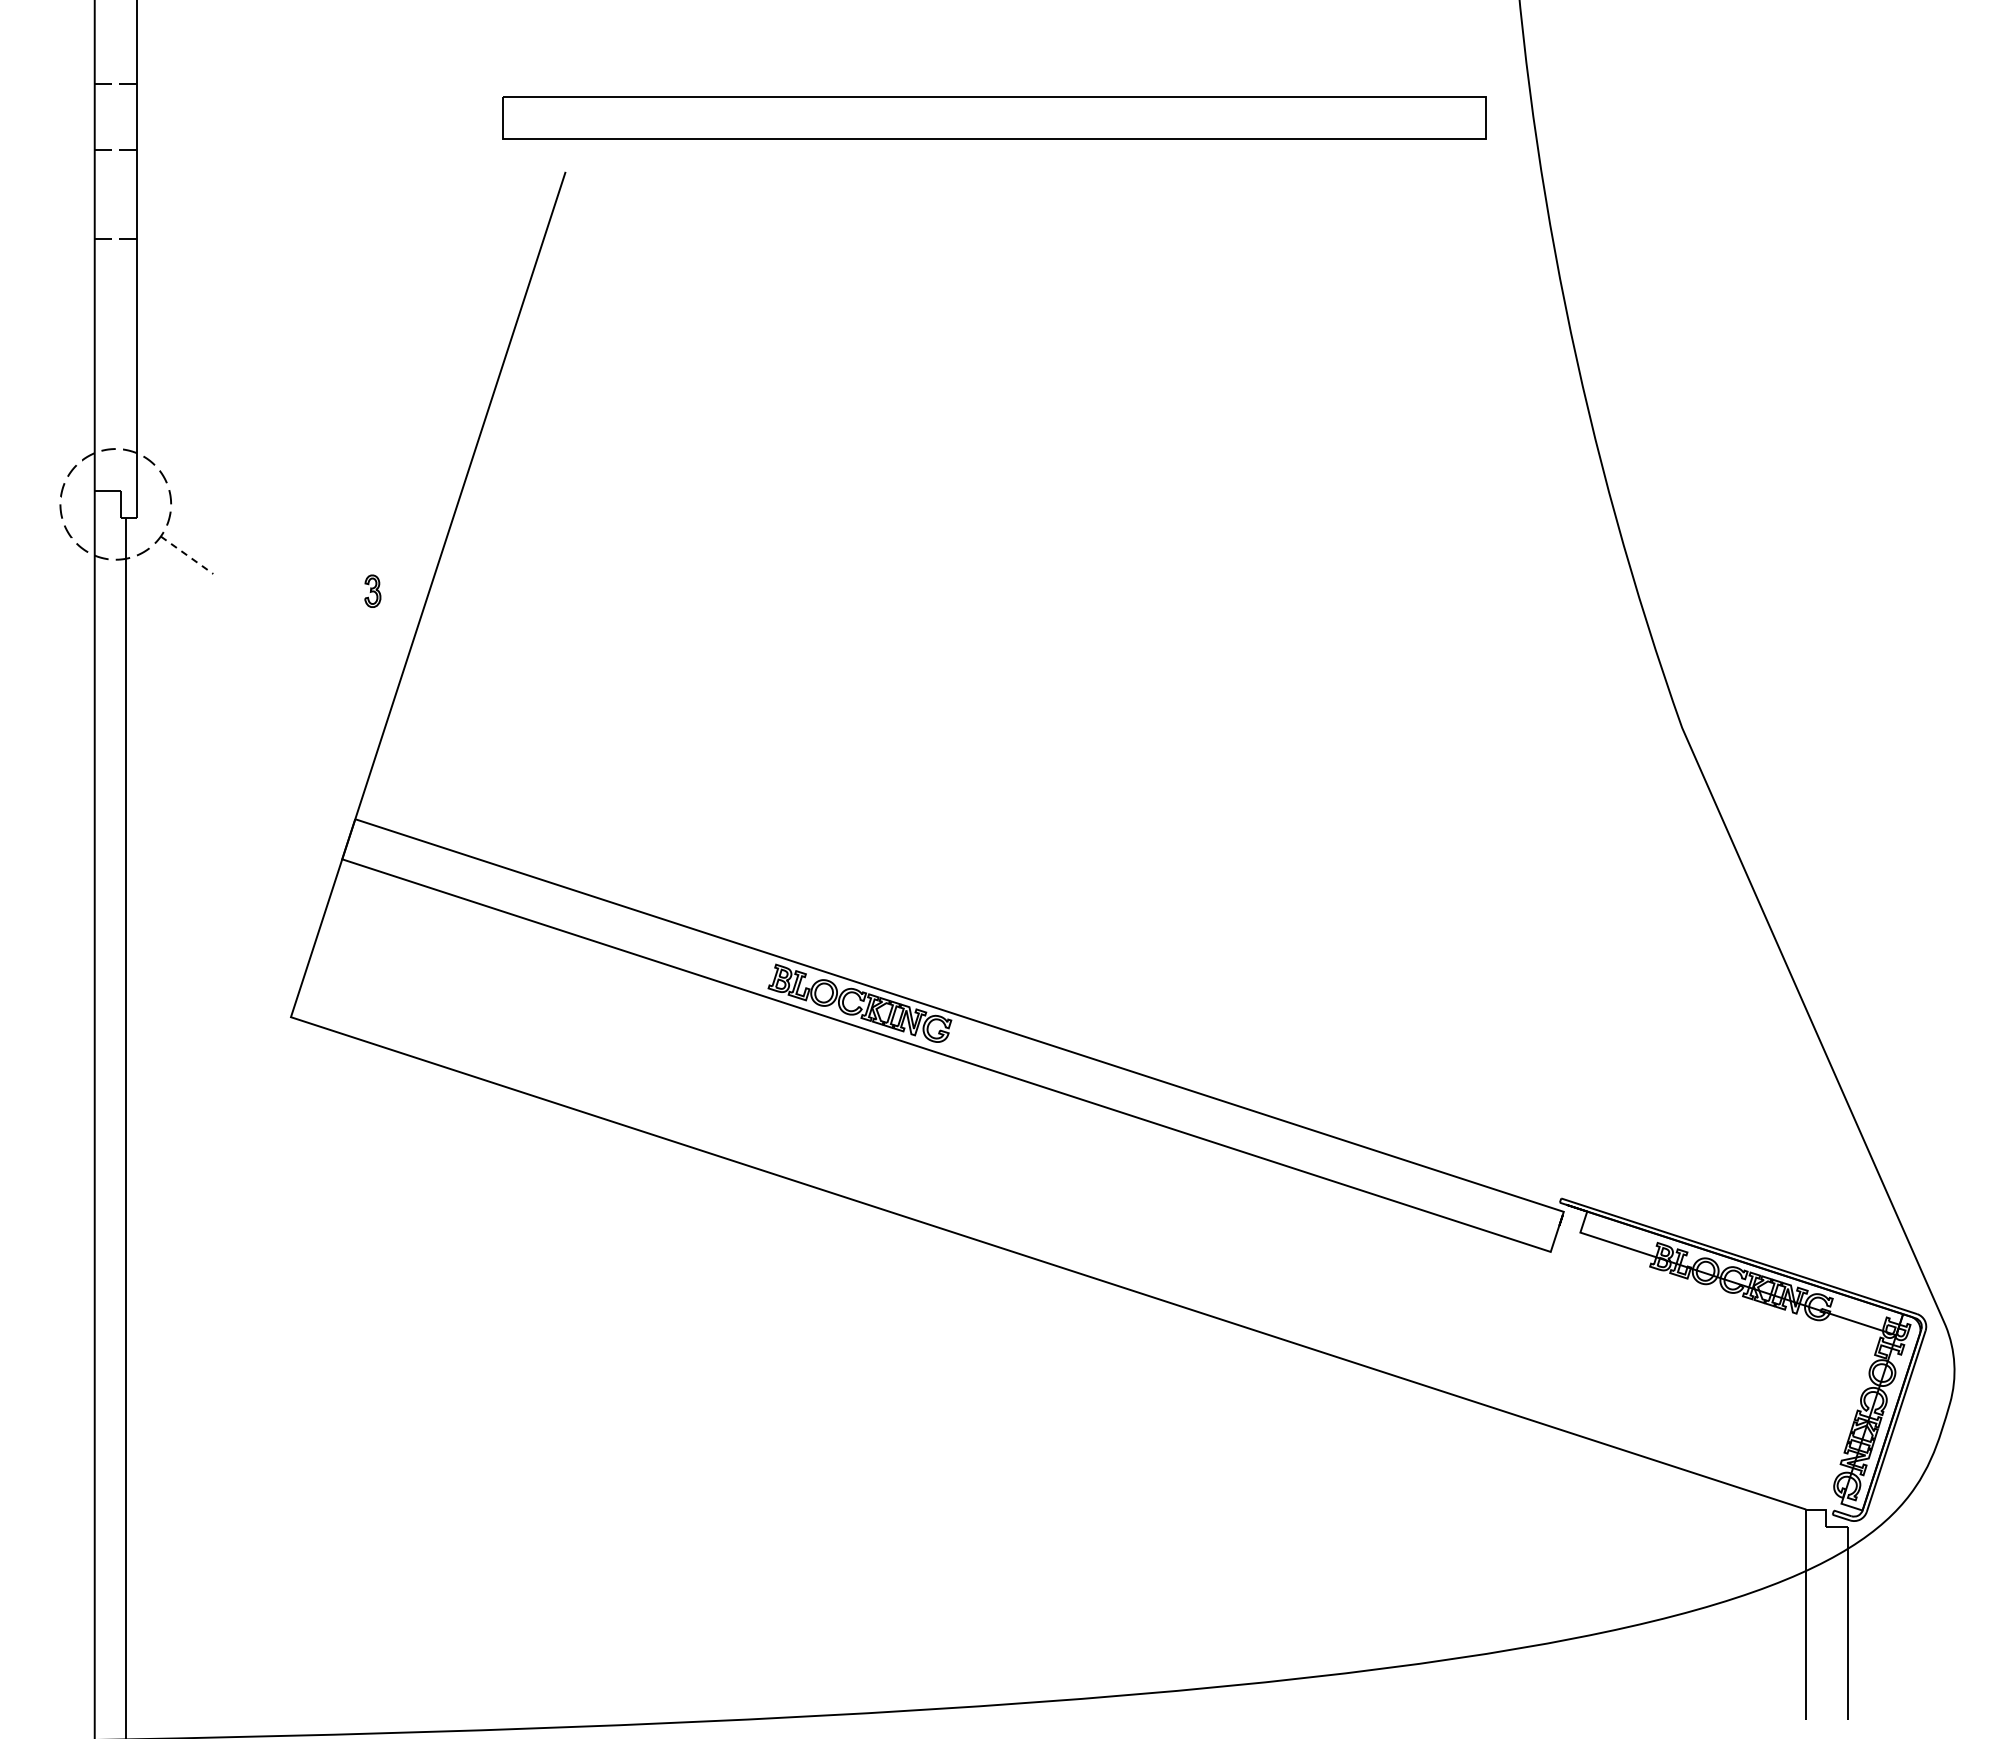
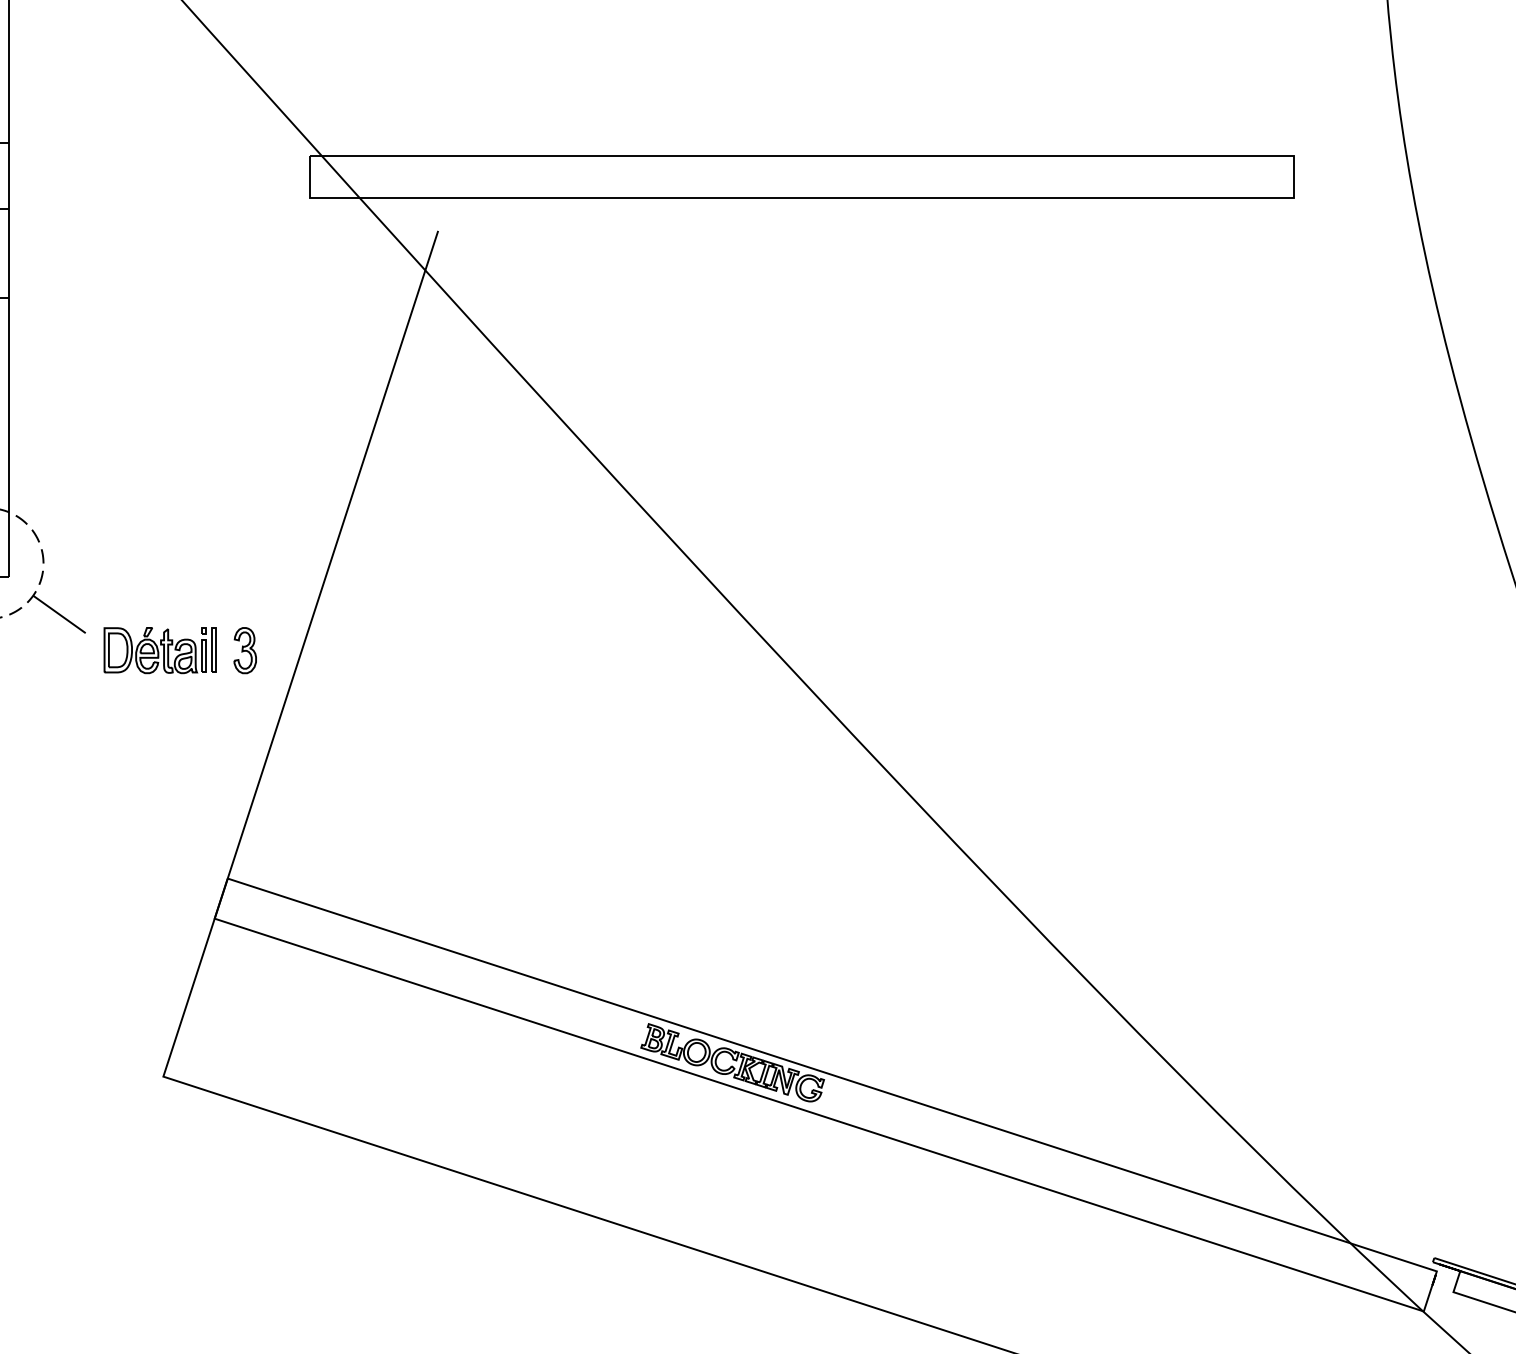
part: (994, 117) -> (802, 176), moved
line: (187, 555) -> (59, 614), dashed -> solid
part: (287, 590) -> (159, 649), added
part: (372, 590) -> (244, 649), size x1.43

